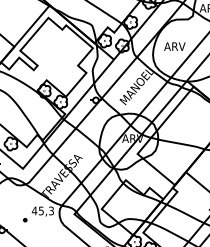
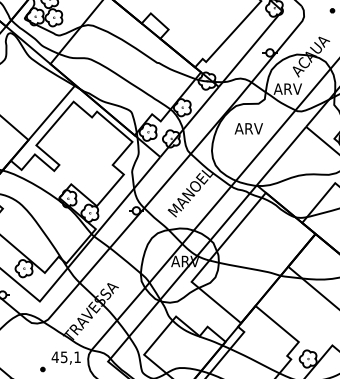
text: (174, 46) -> (248, 128), moved
text: (51, 211) -> (77, 357), 45,3 -> 45,1

